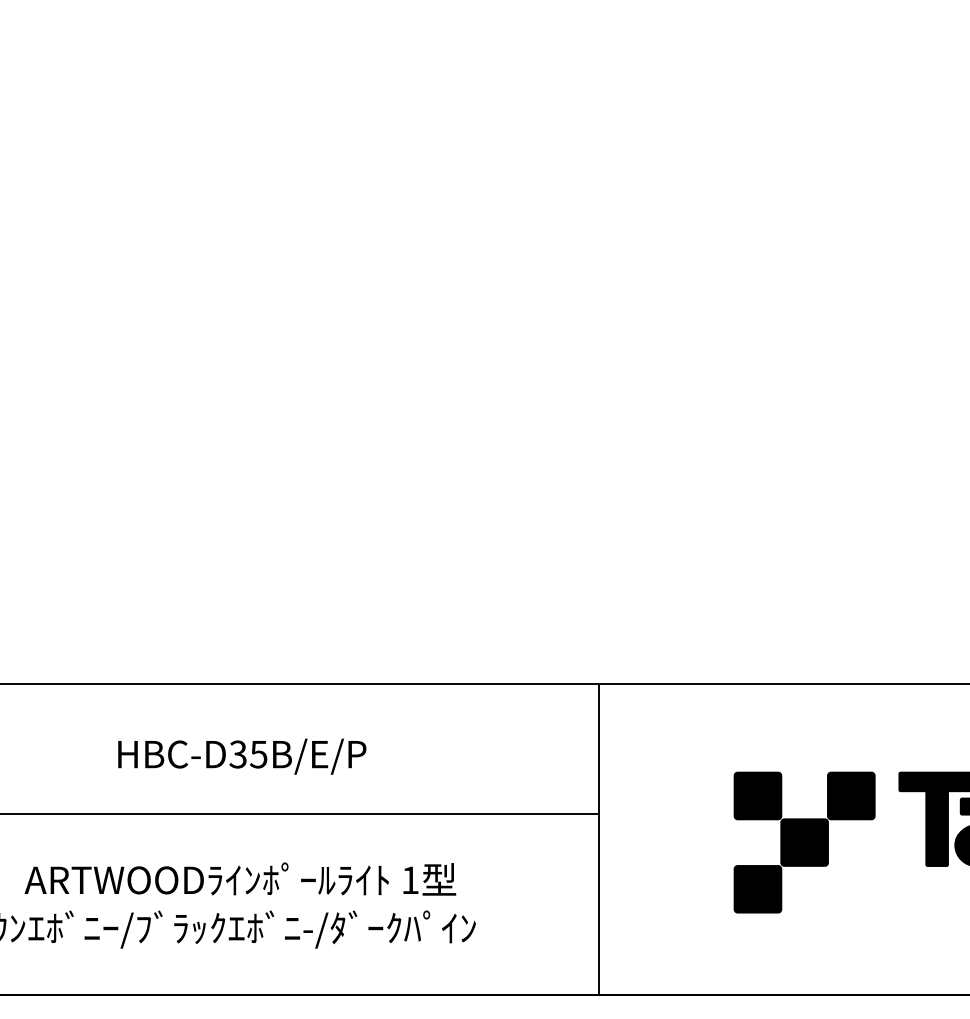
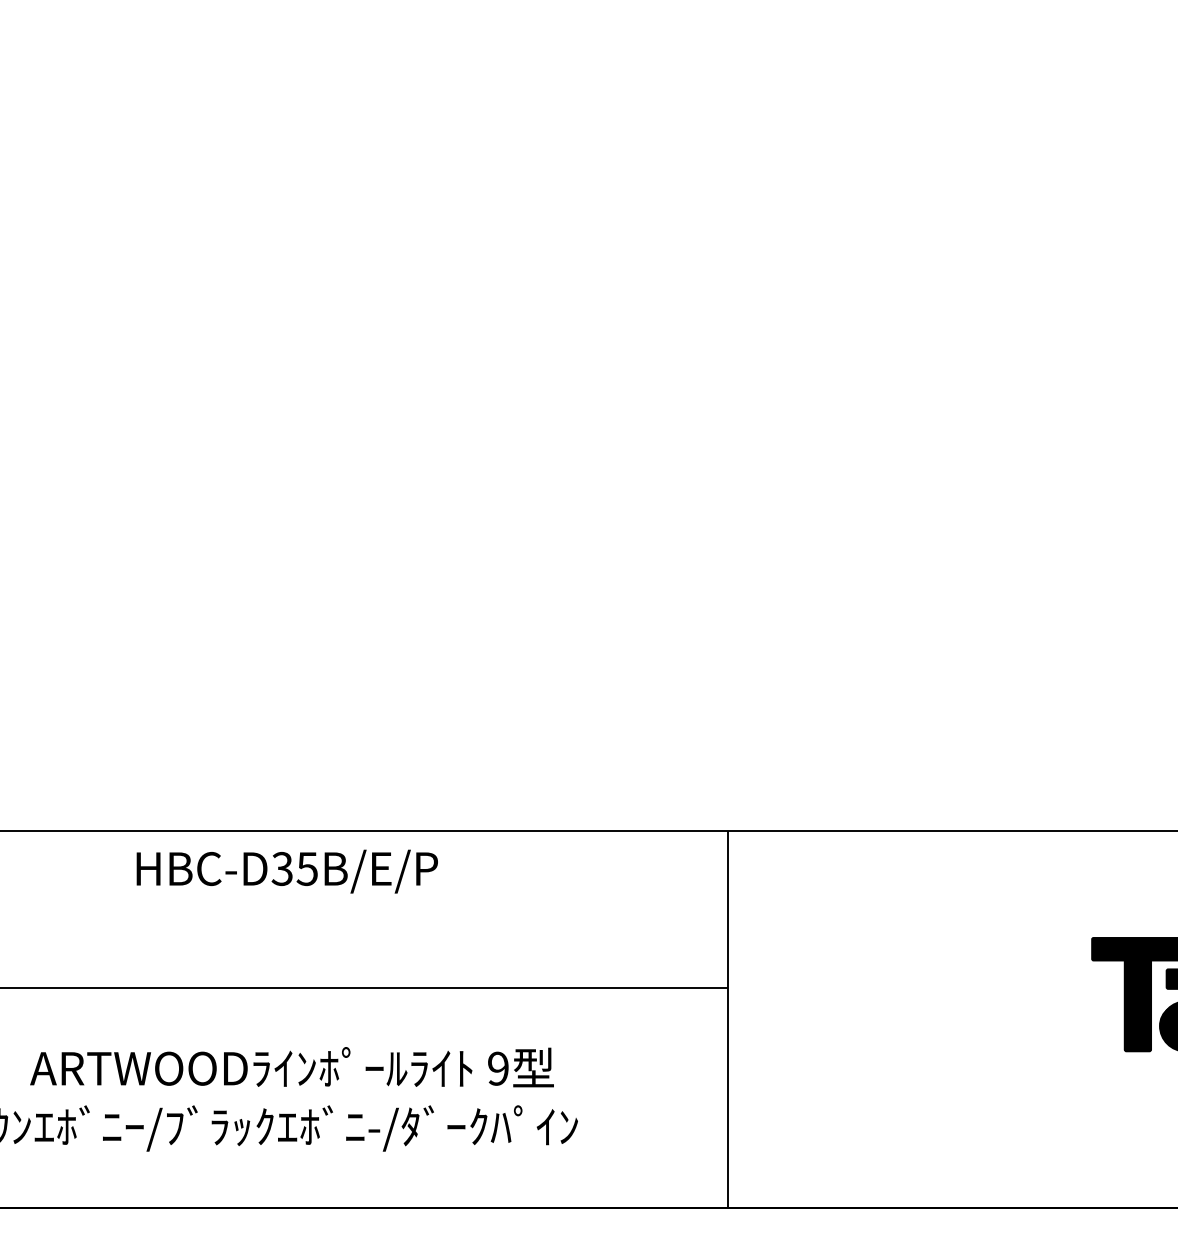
text: (241, 756) -> (286, 871), moved
part: (804, 842) -> (976, 1022), removed
text: (410, 880) -> (498, 1068), 1 -> 9

